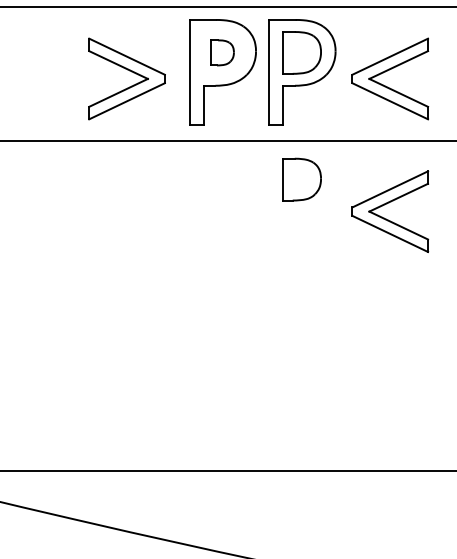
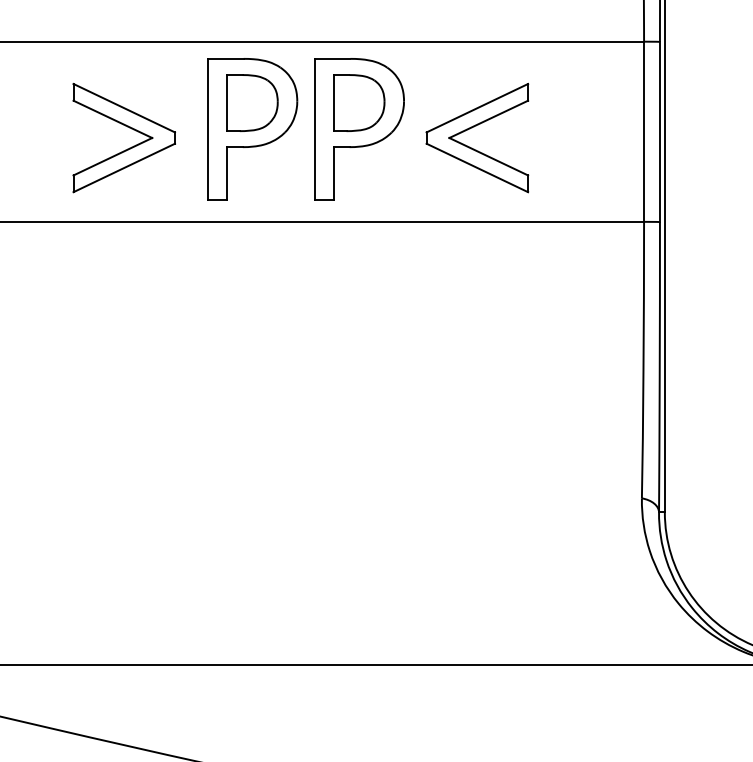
part: (222, 52) -> (252, 102), size x1.67
part: (302, 179) -> (359, 272), removed
part: (386, 204) -> (472, 306), removed

